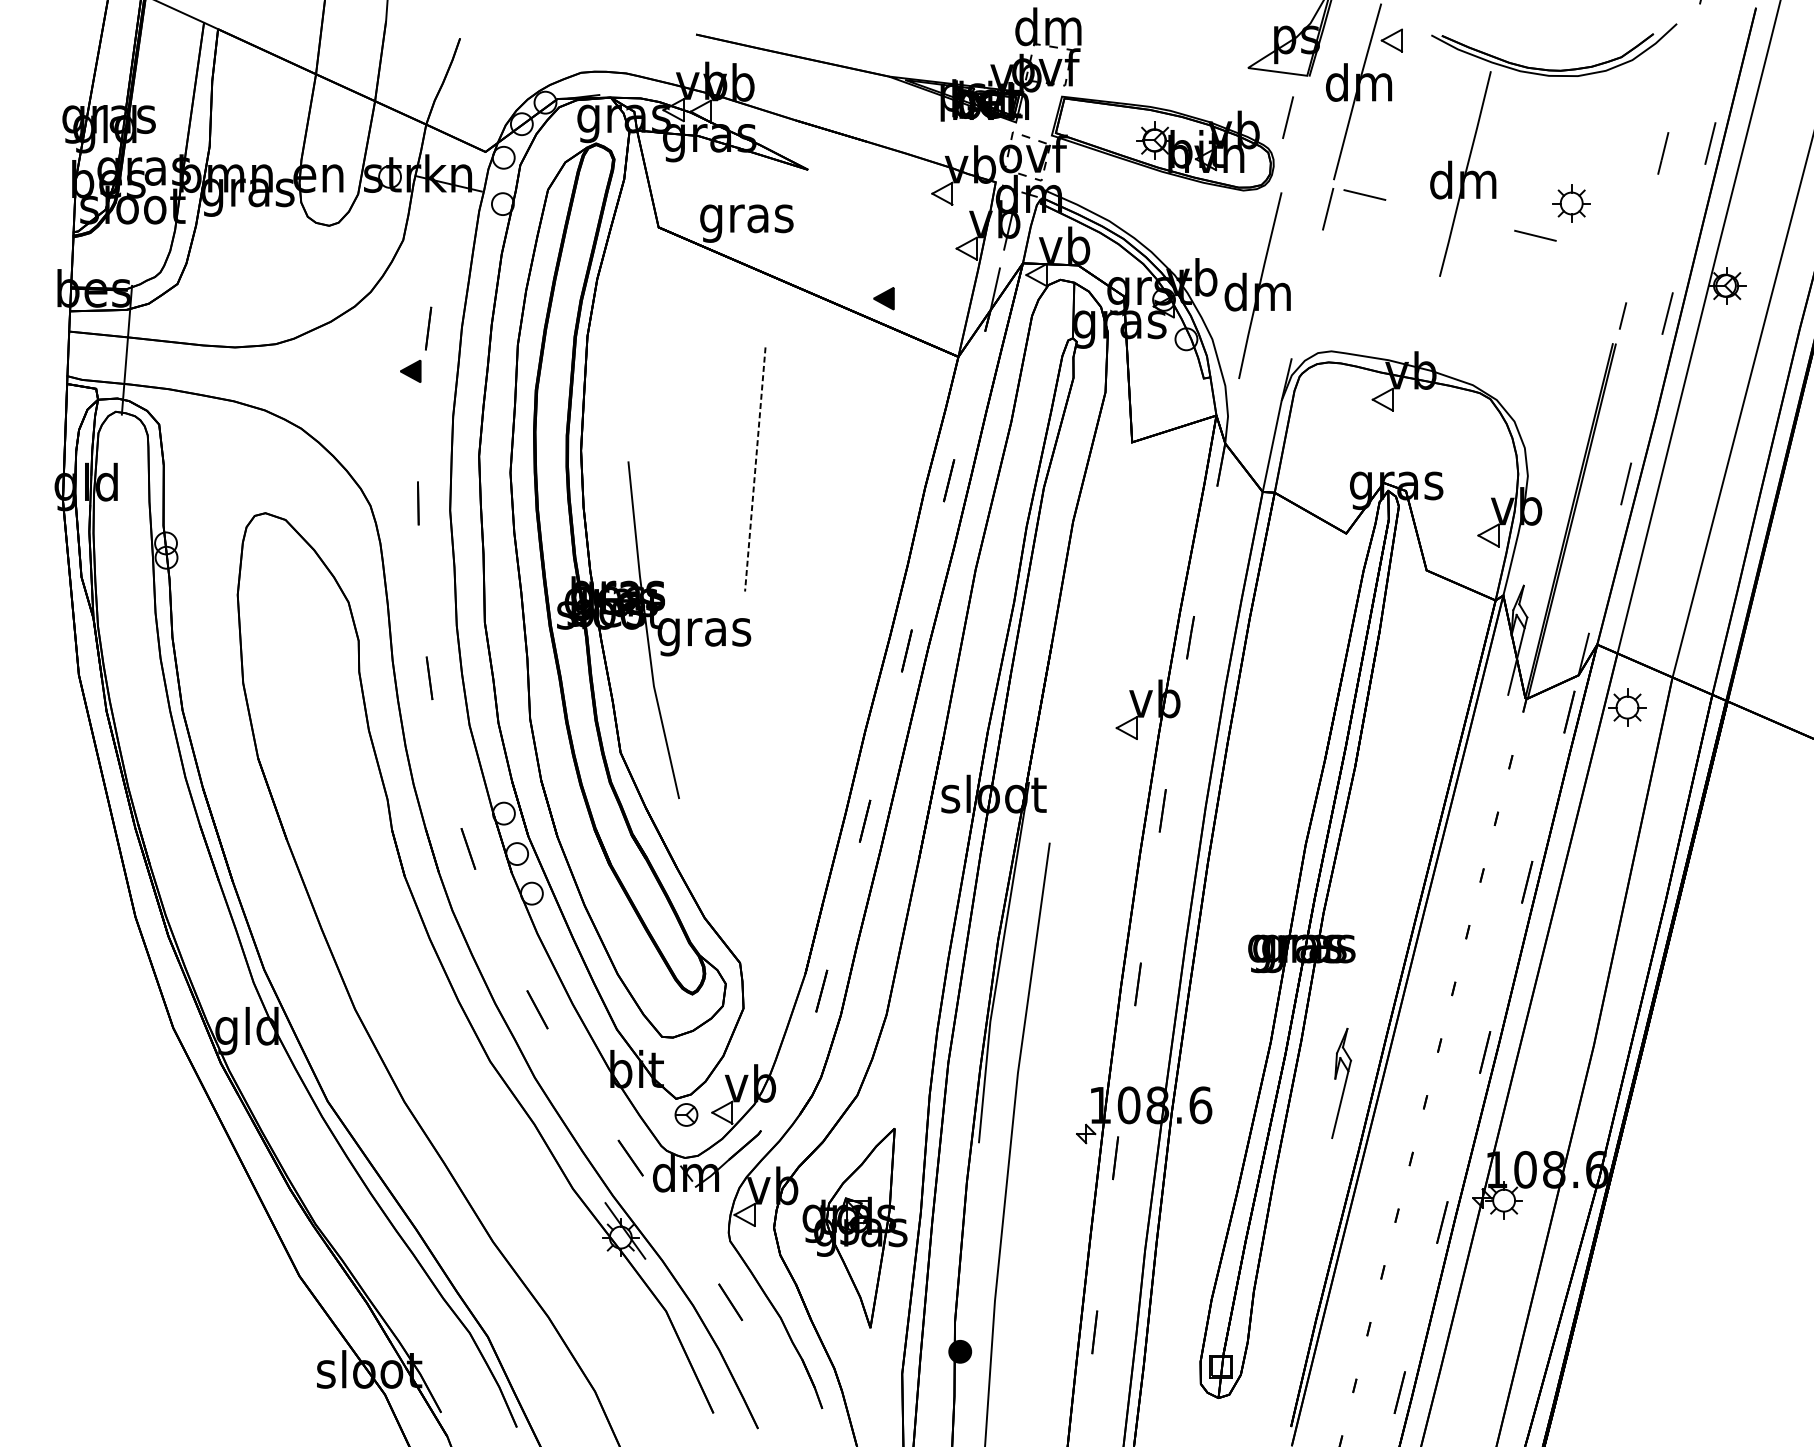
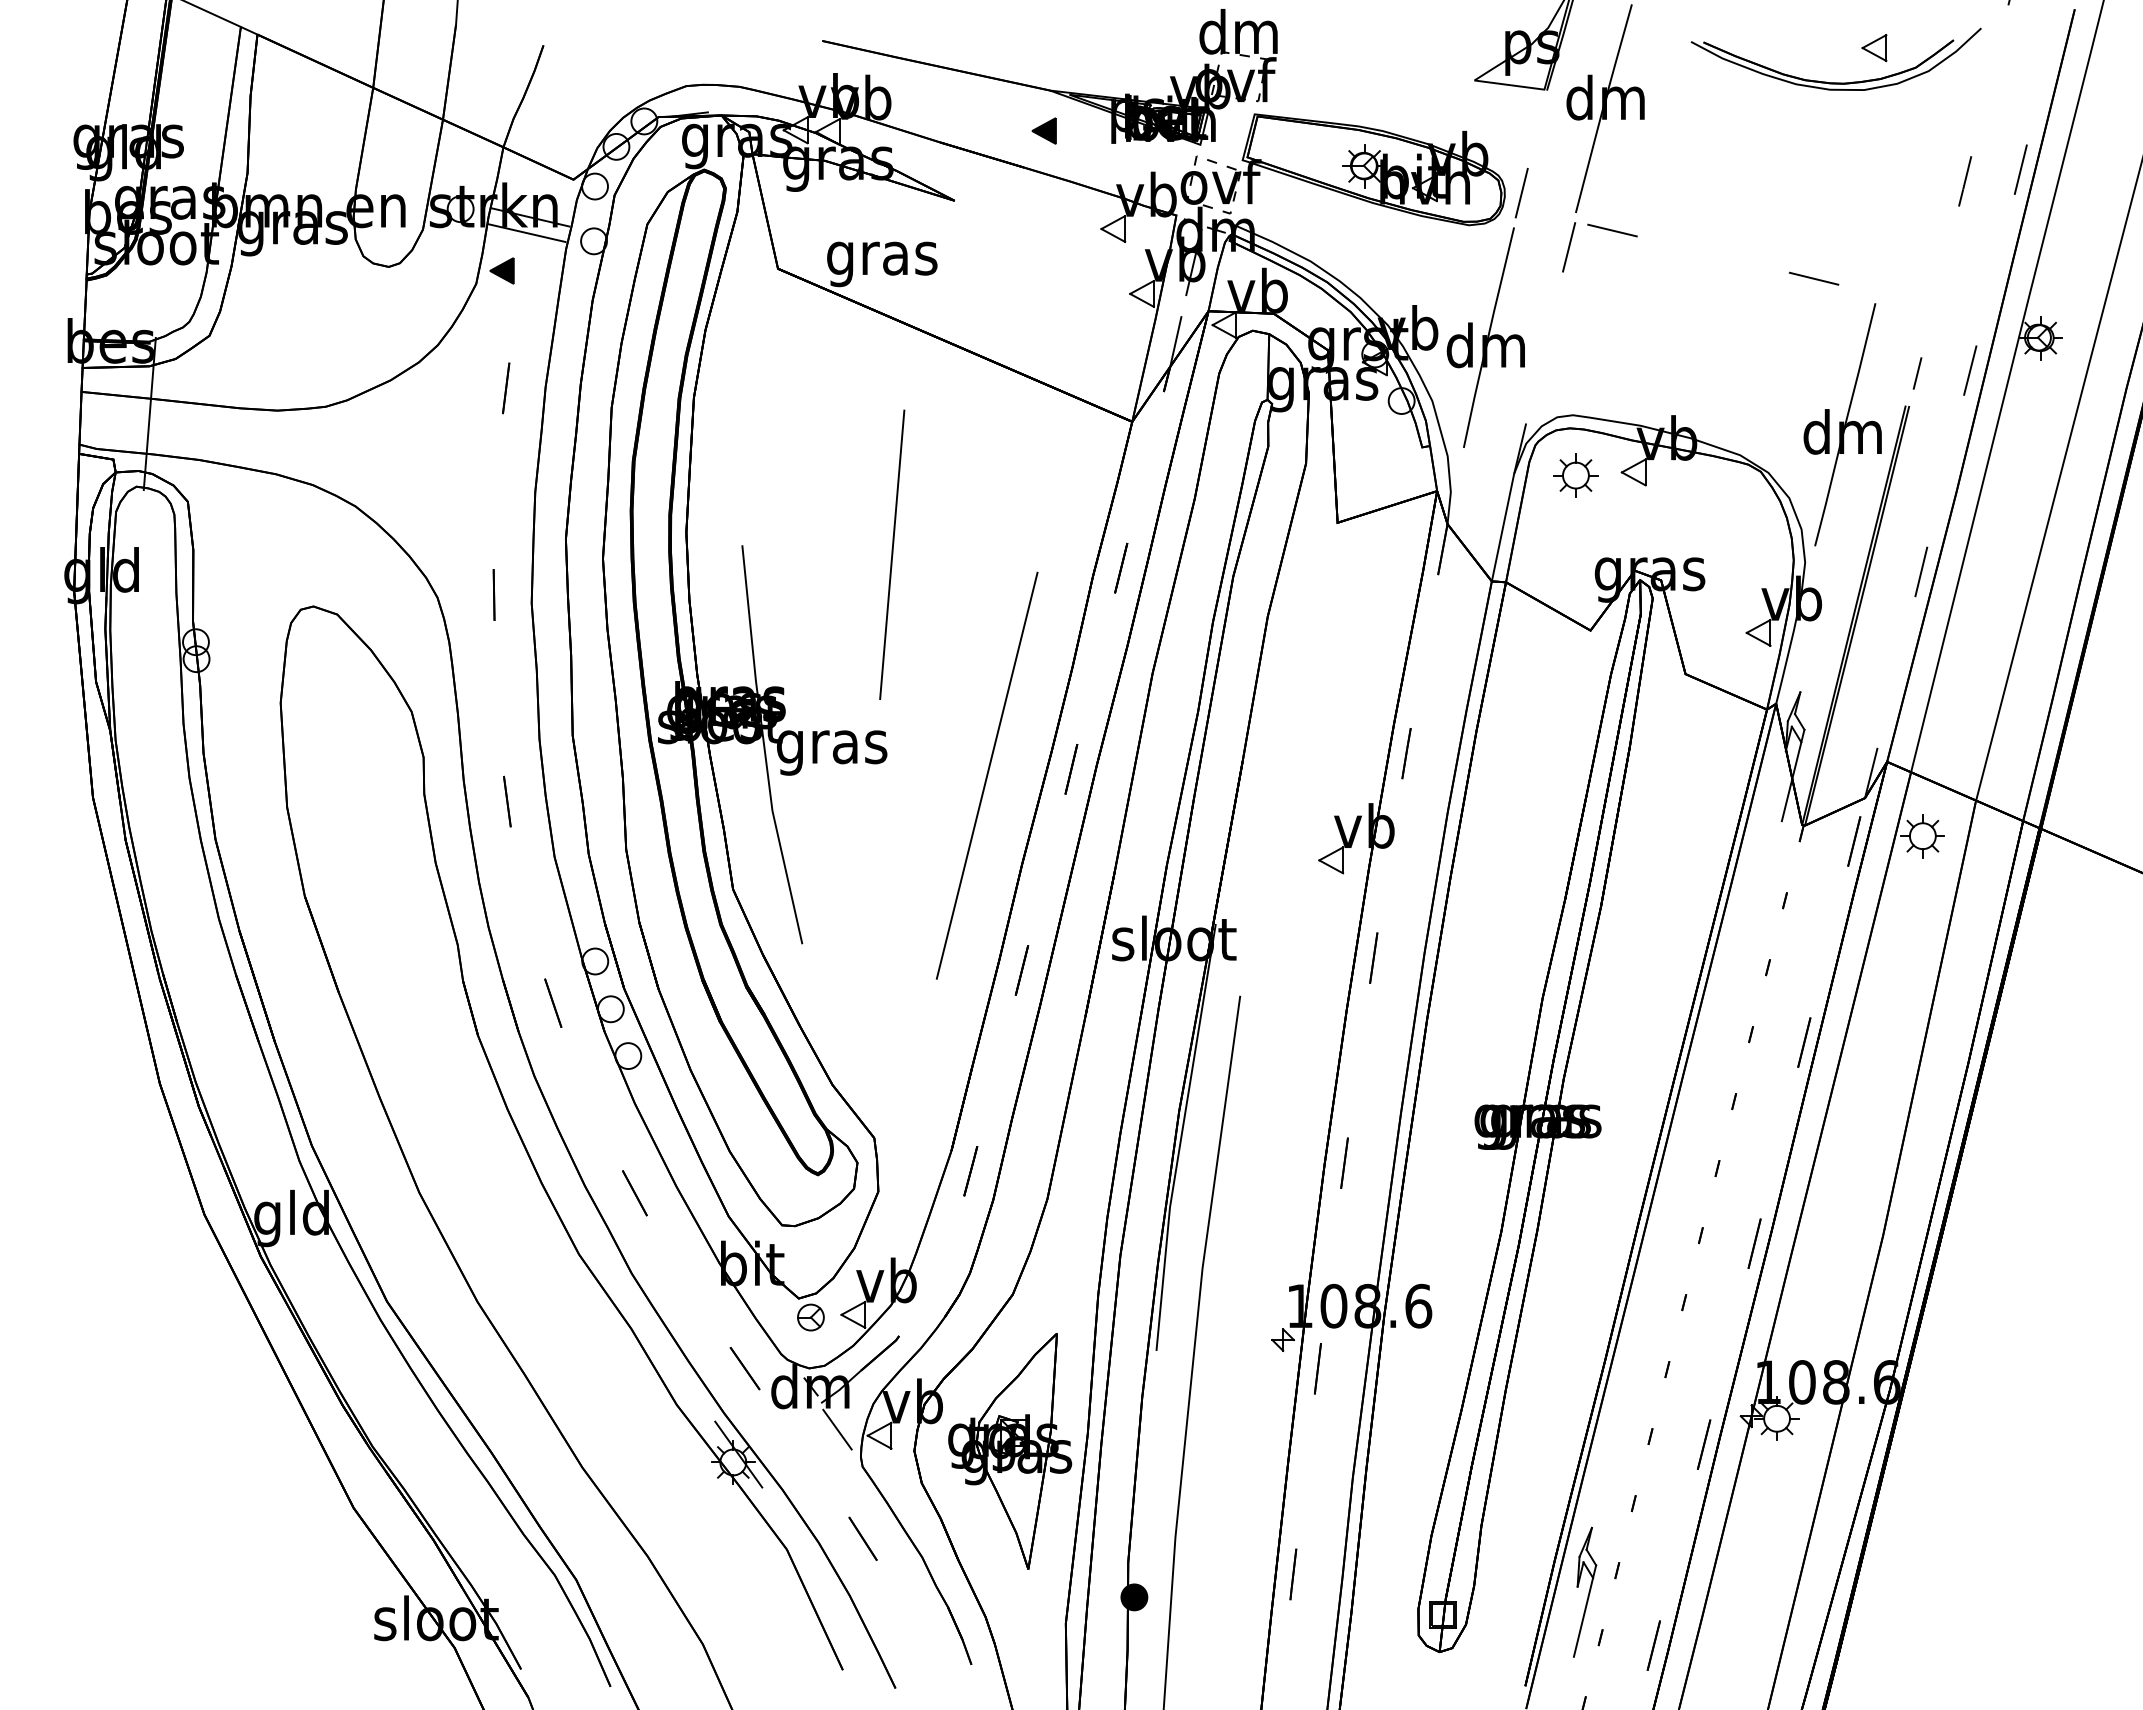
part: (1391, 40) -> (1874, 47), moved
line: (1287, 117) -> (1521, 193), moved
part: (1463, 173) -> (1842, 424), moved
line: (445, 197) -> (526, 233), added
part: (1571, 203) -> (1575, 475), moved
part: (883, 298) -> (1043, 130), moved
part: (410, 371) -> (501, 270), moved
line: (755, 469) -> (892, 554), dashed -> solid
line: (835, 656) -> (986, 775), added
part: (1341, 1082) -> (1585, 1591), moved
line: (708, 1209) -> (837, 1429), added

